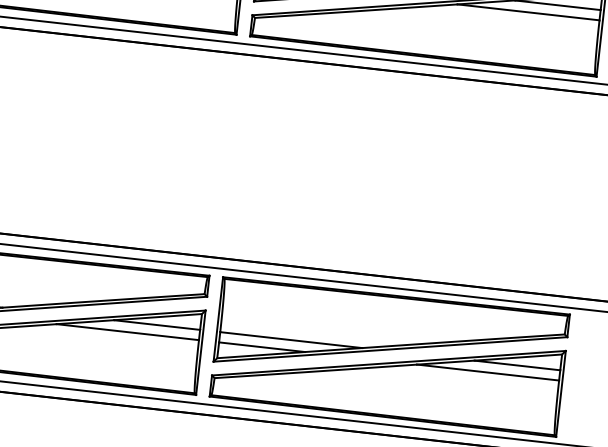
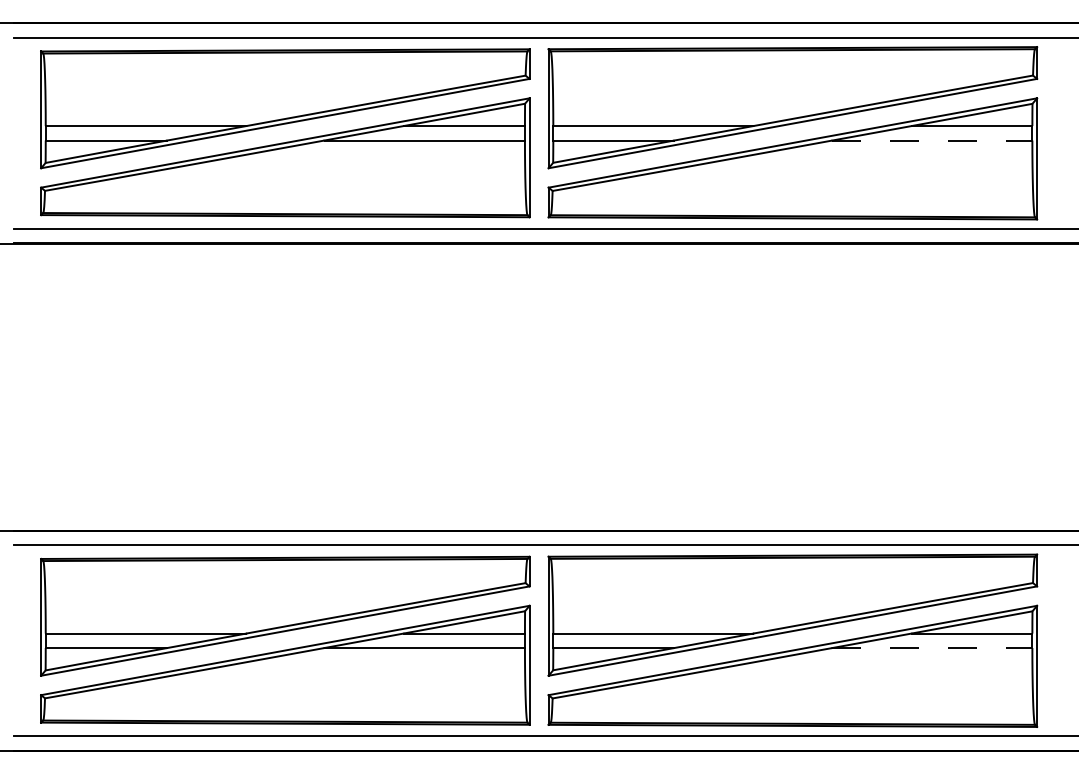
line: (528, 12) -> (932, 140), solid -> dashed
line: (488, 372) -> (932, 648), solid -> dashed

